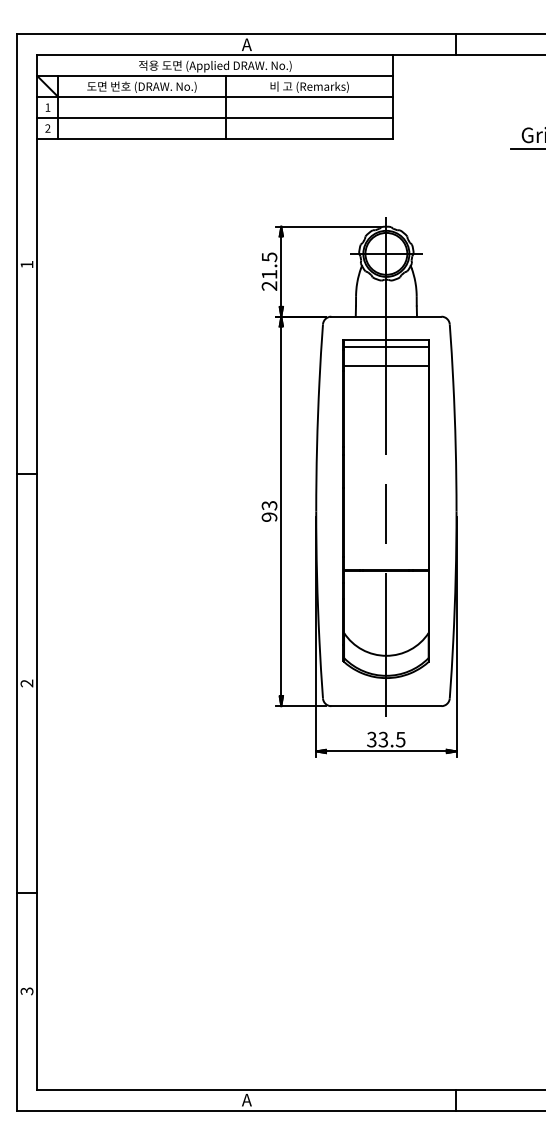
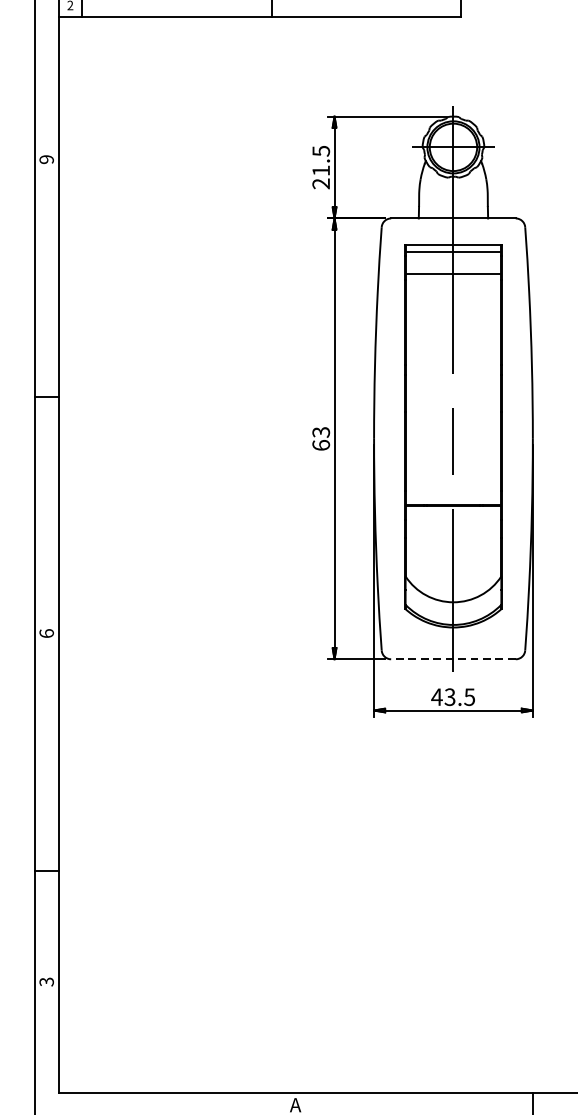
text: (26, 264) -> (46, 159), 1 -> 9
text: (269, 516) -> (321, 444), 93 -> 63
text: (26, 683) -> (46, 633), 2 -> 6
line: (385, 706) -> (452, 659), solid -> dashed
text: (371, 739) -> (436, 697), 33.5 -> 43.5

